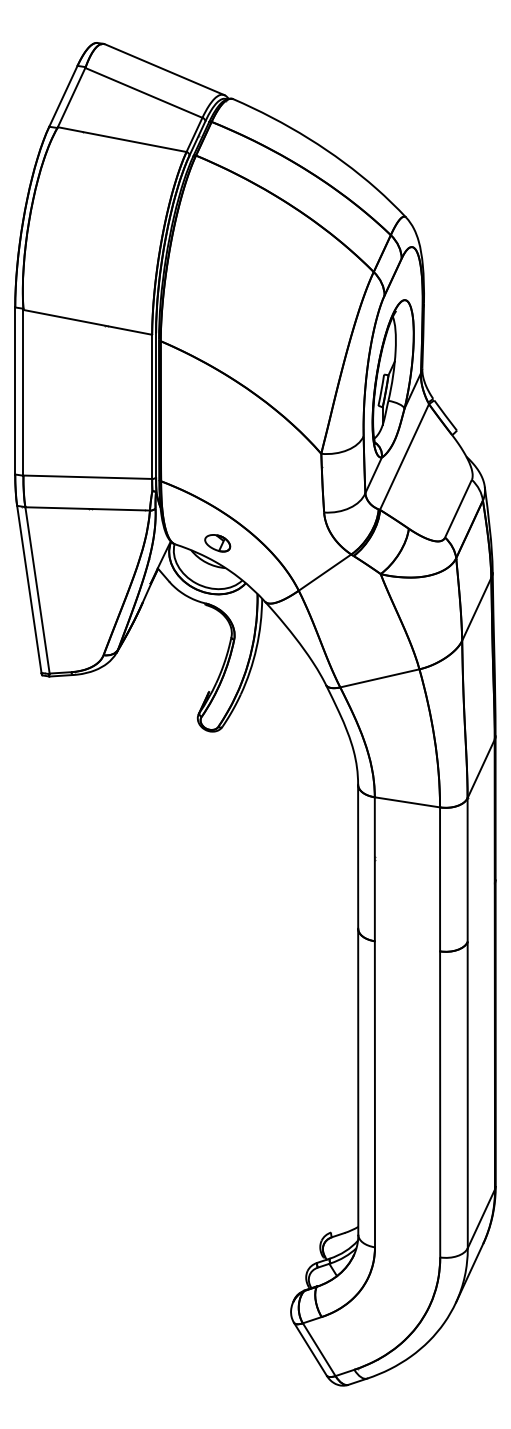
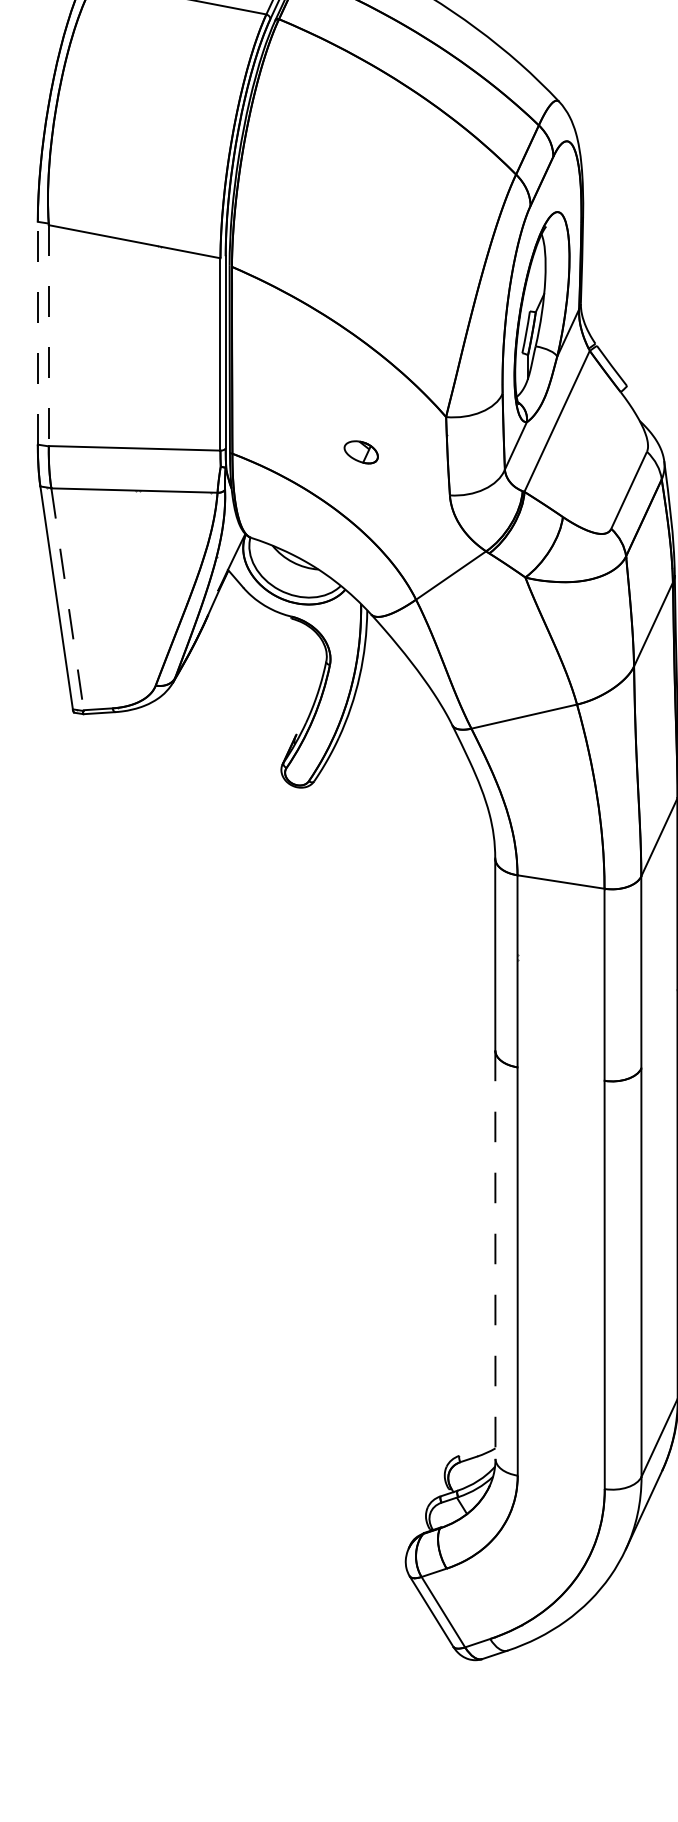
line: (15, 390) -> (38, 332), solid -> dashed
line: (23, 392) -> (48, 335), solid -> dashed
part: (217, 543) -> (361, 452), moved
line: (37, 590) -> (67, 599), solid -> dashed
line: (358, 1082) -> (495, 1255), solid -> dashed

